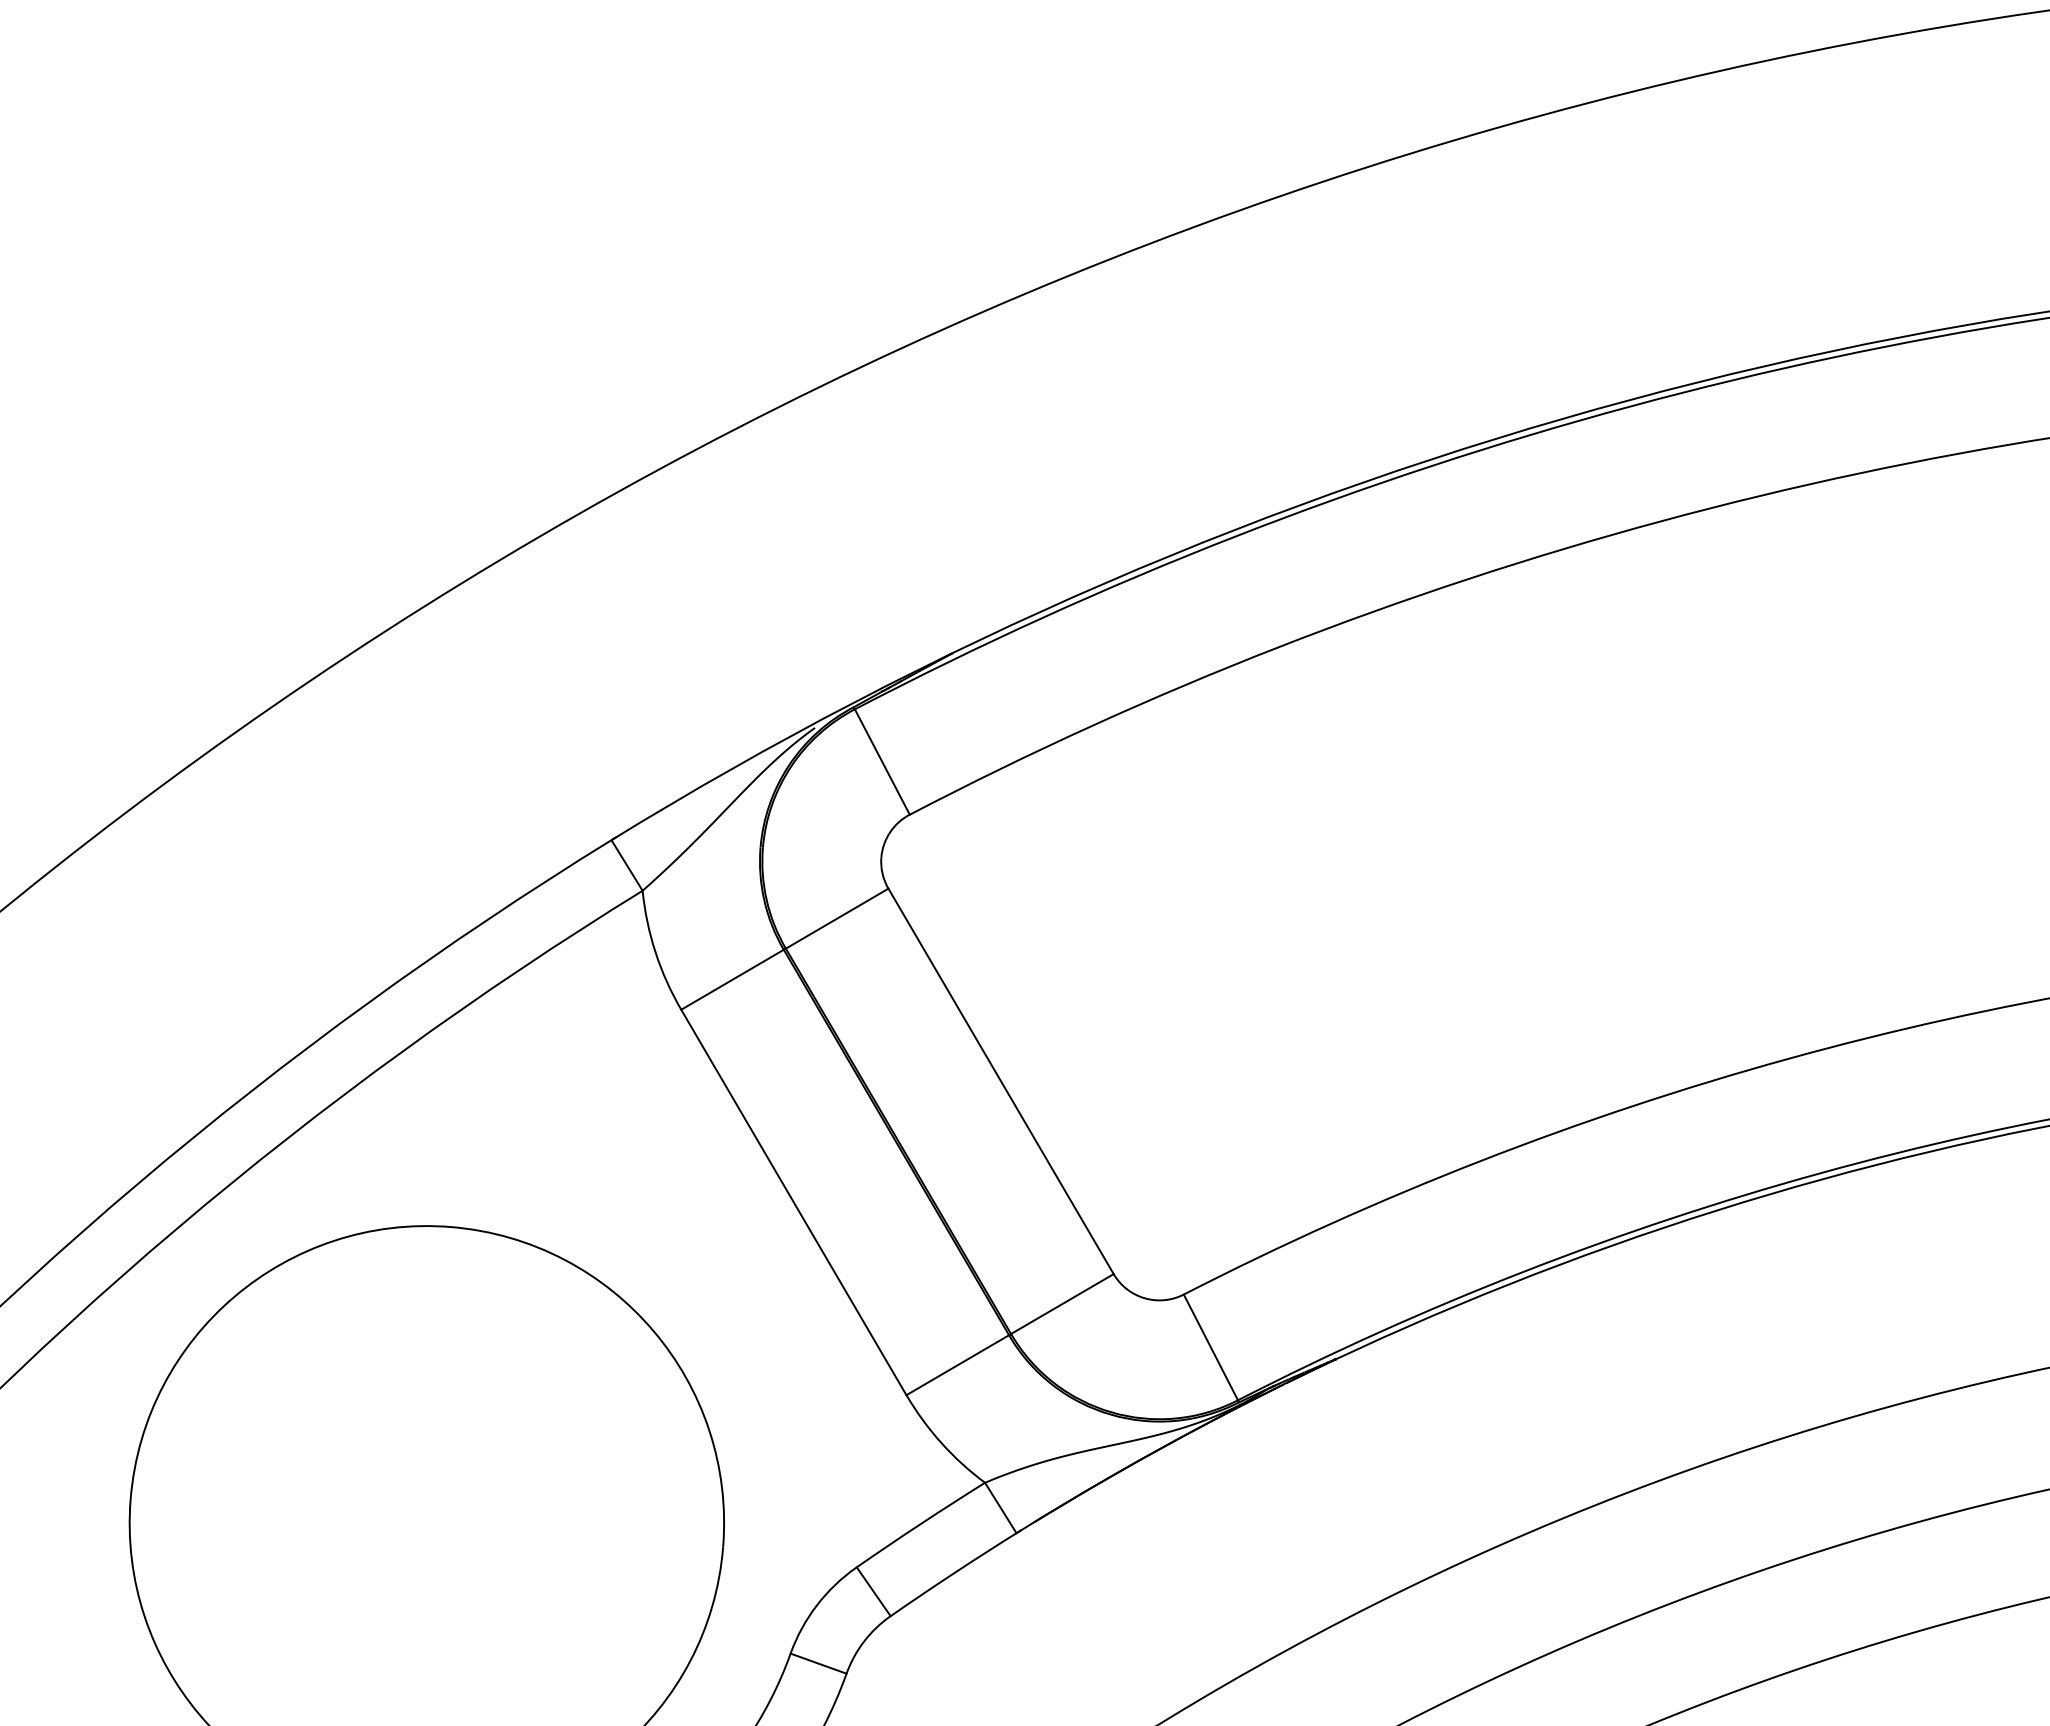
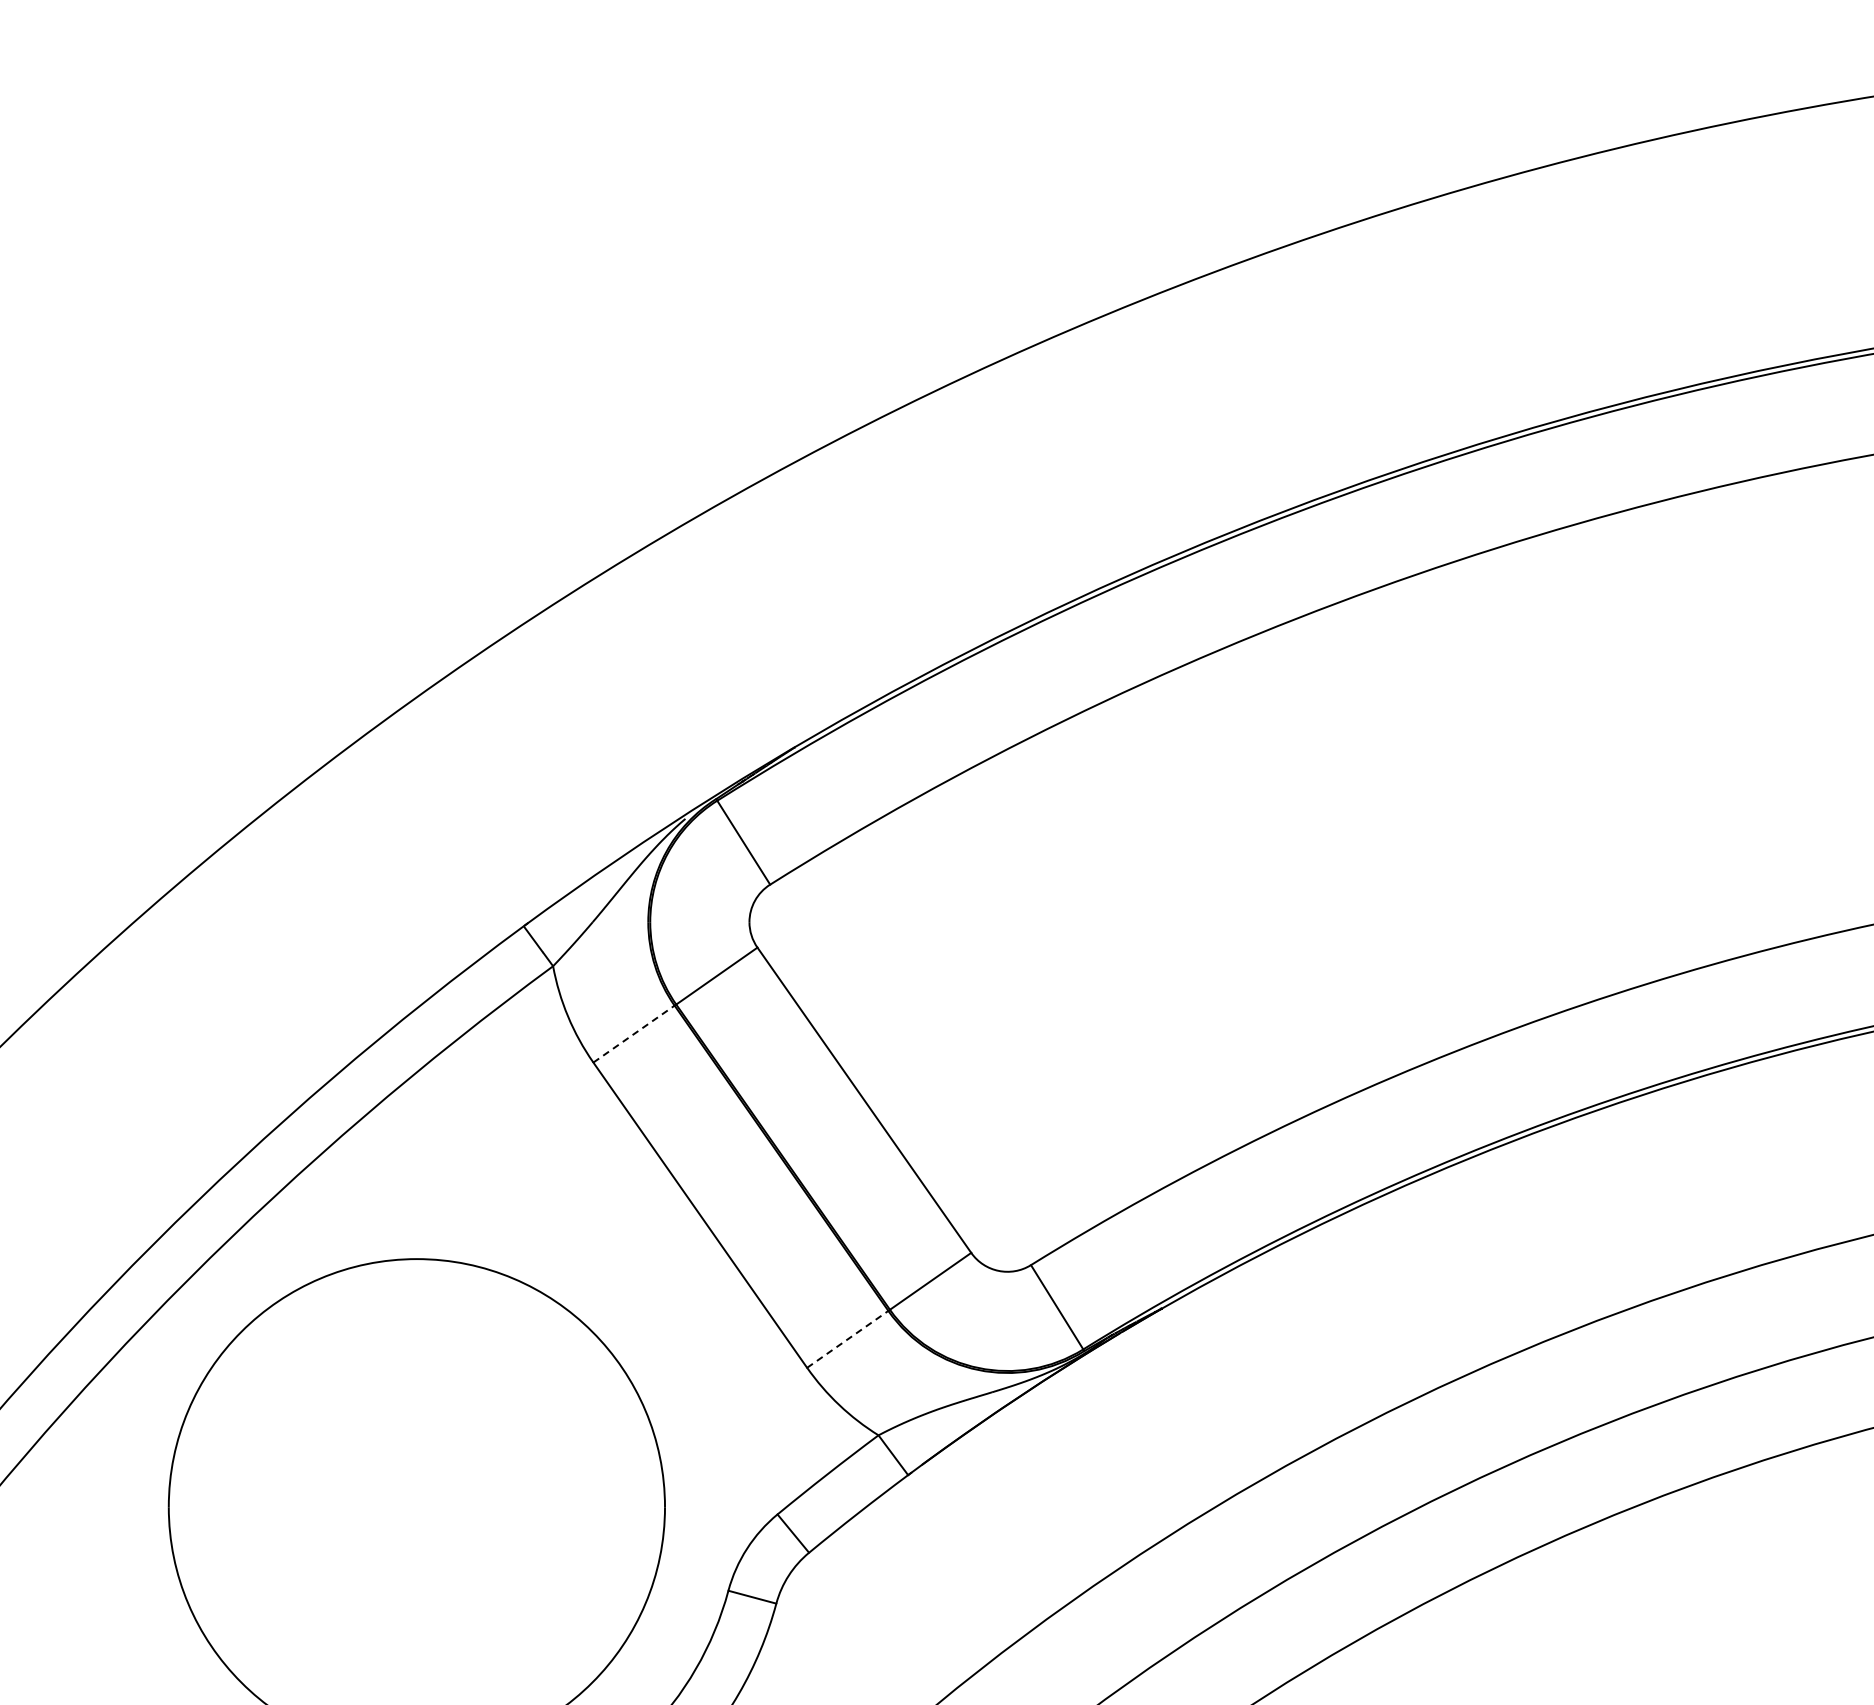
line: (733, 980) -> (634, 1034), solid -> dashed
line: (957, 1365) -> (847, 1339), solid -> dashed

